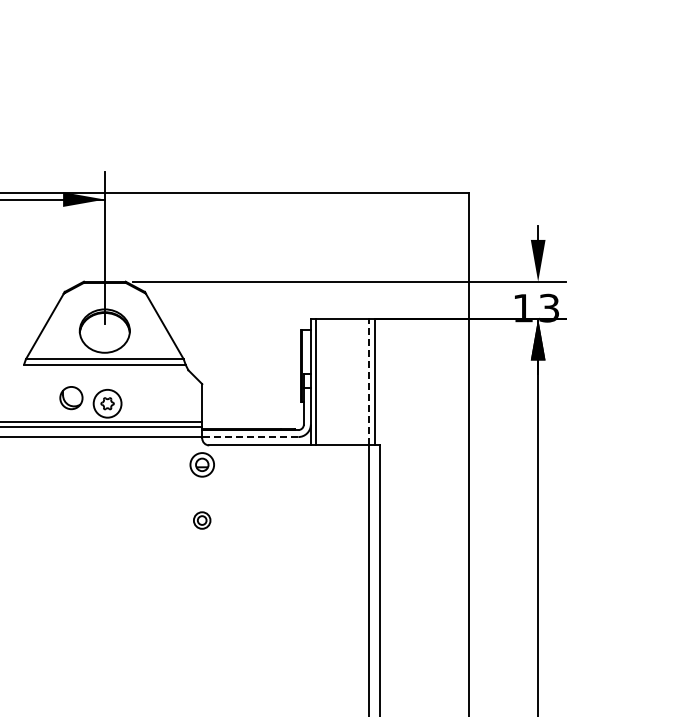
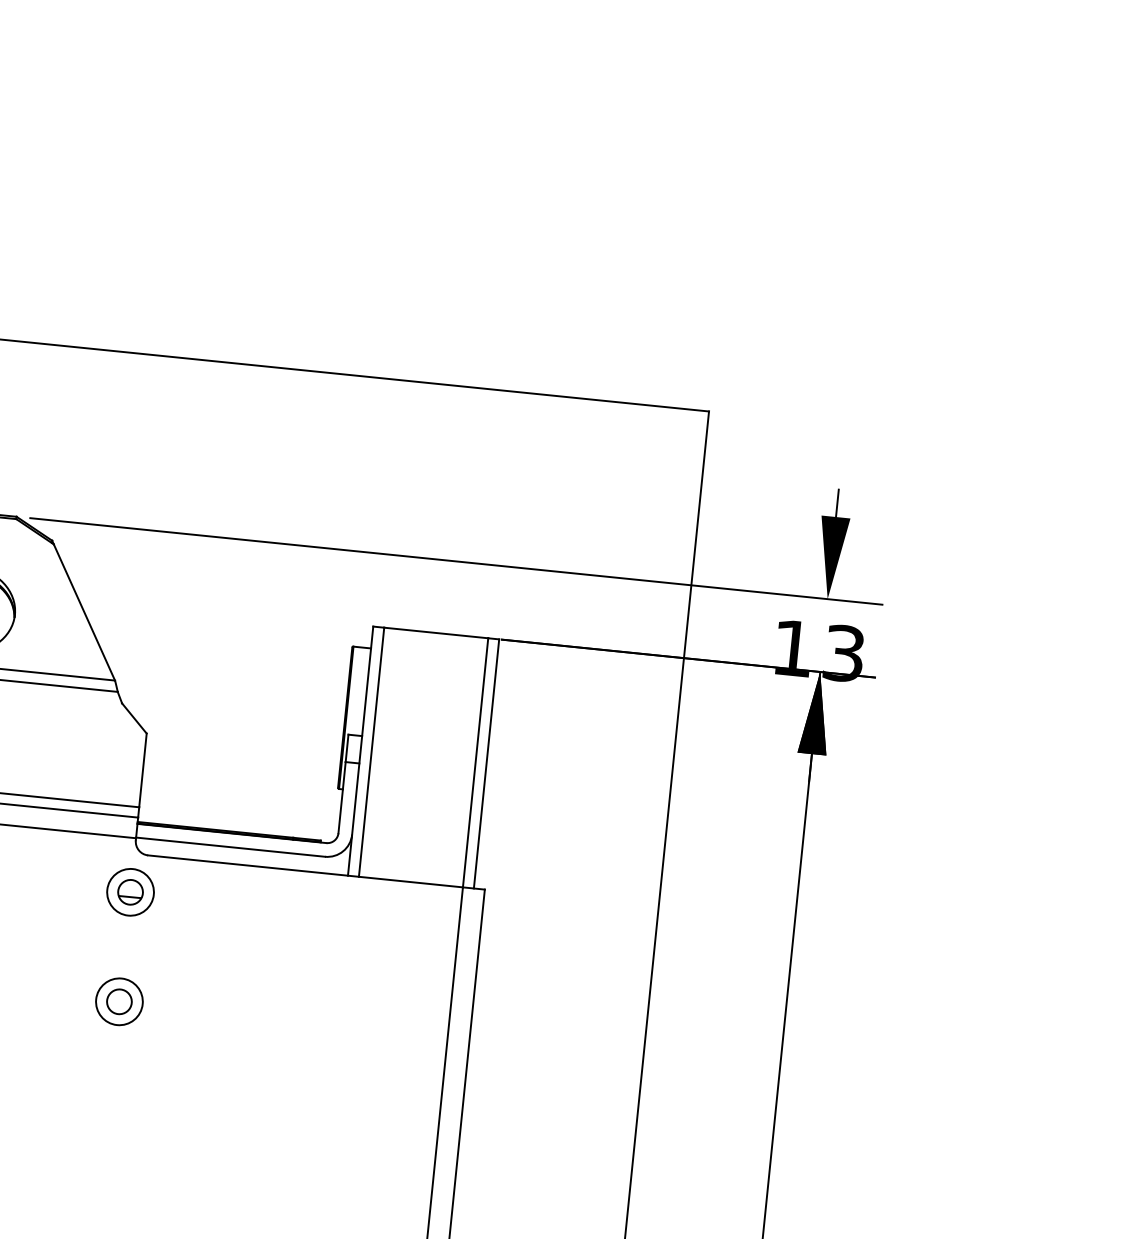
line: (369, 381) -> (476, 761), dashed -> solid
line: (249, 437) -> (228, 847), dashed -> solid
part: (201, 520) -> (117, 1001), size x1.43

